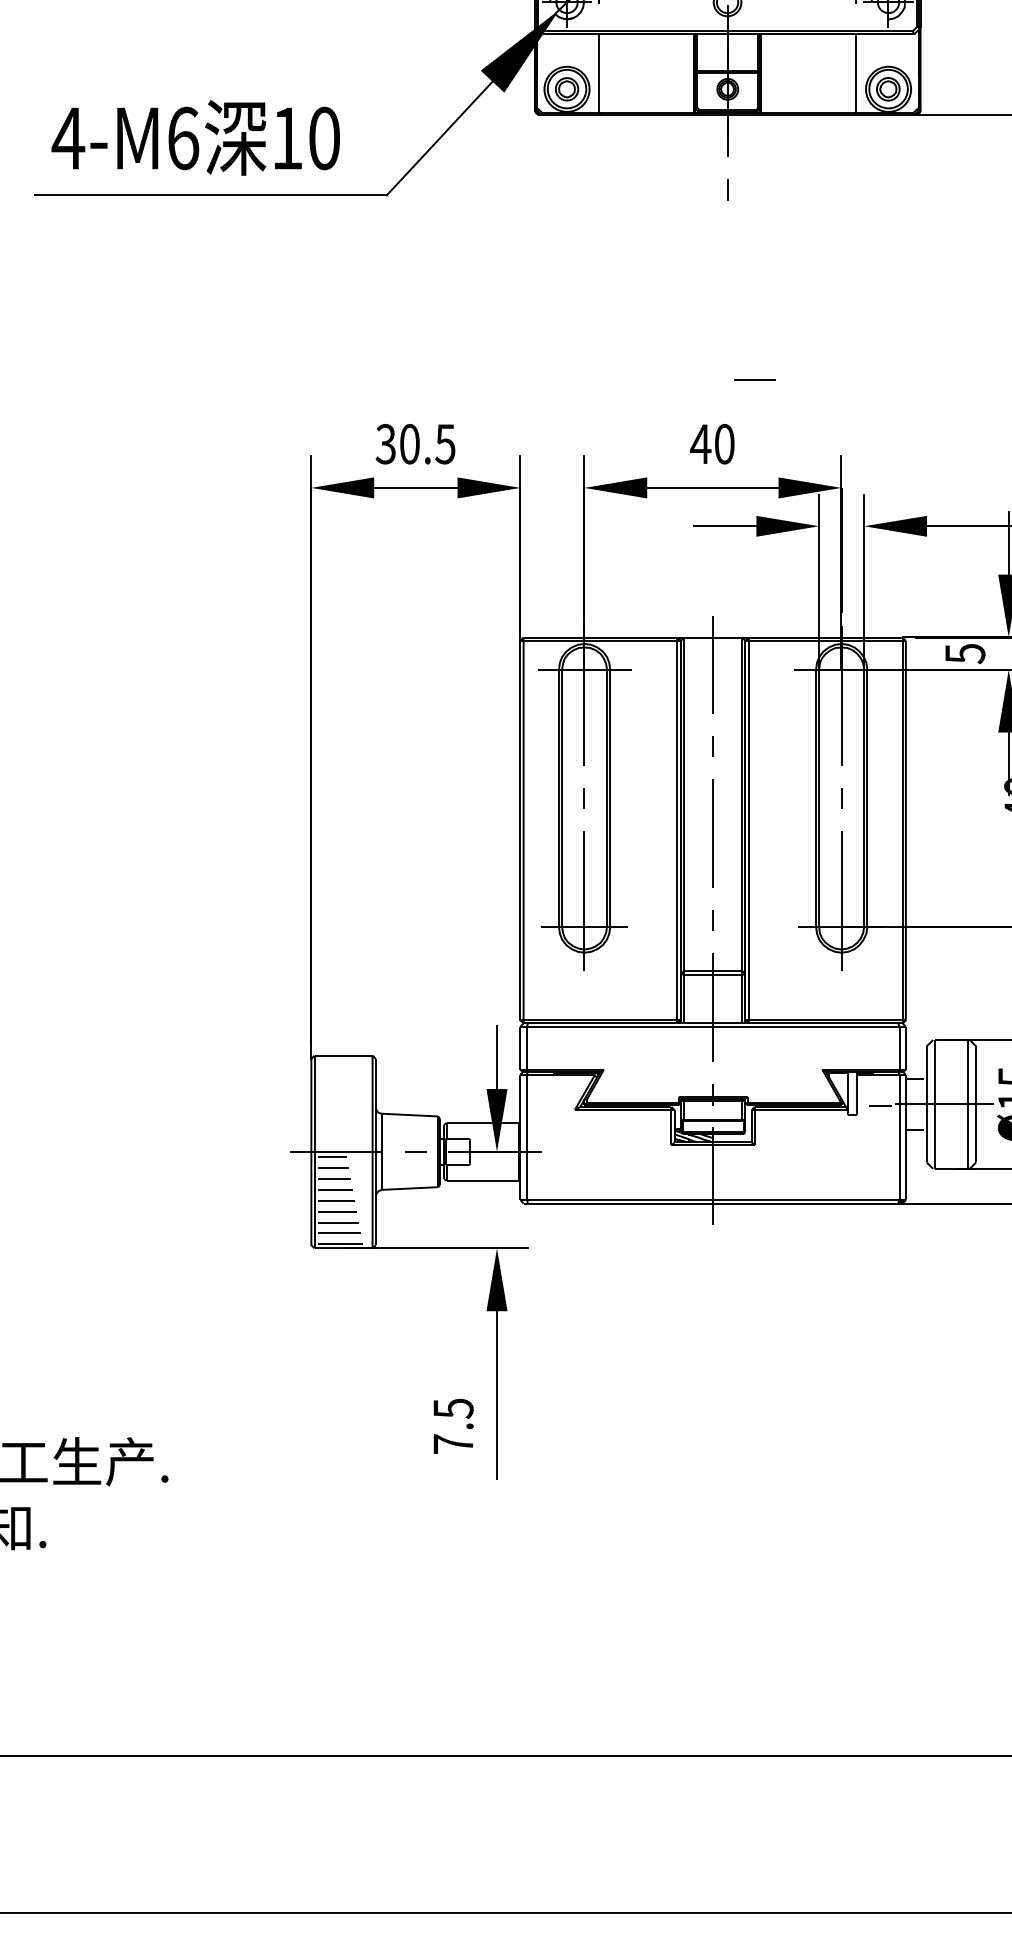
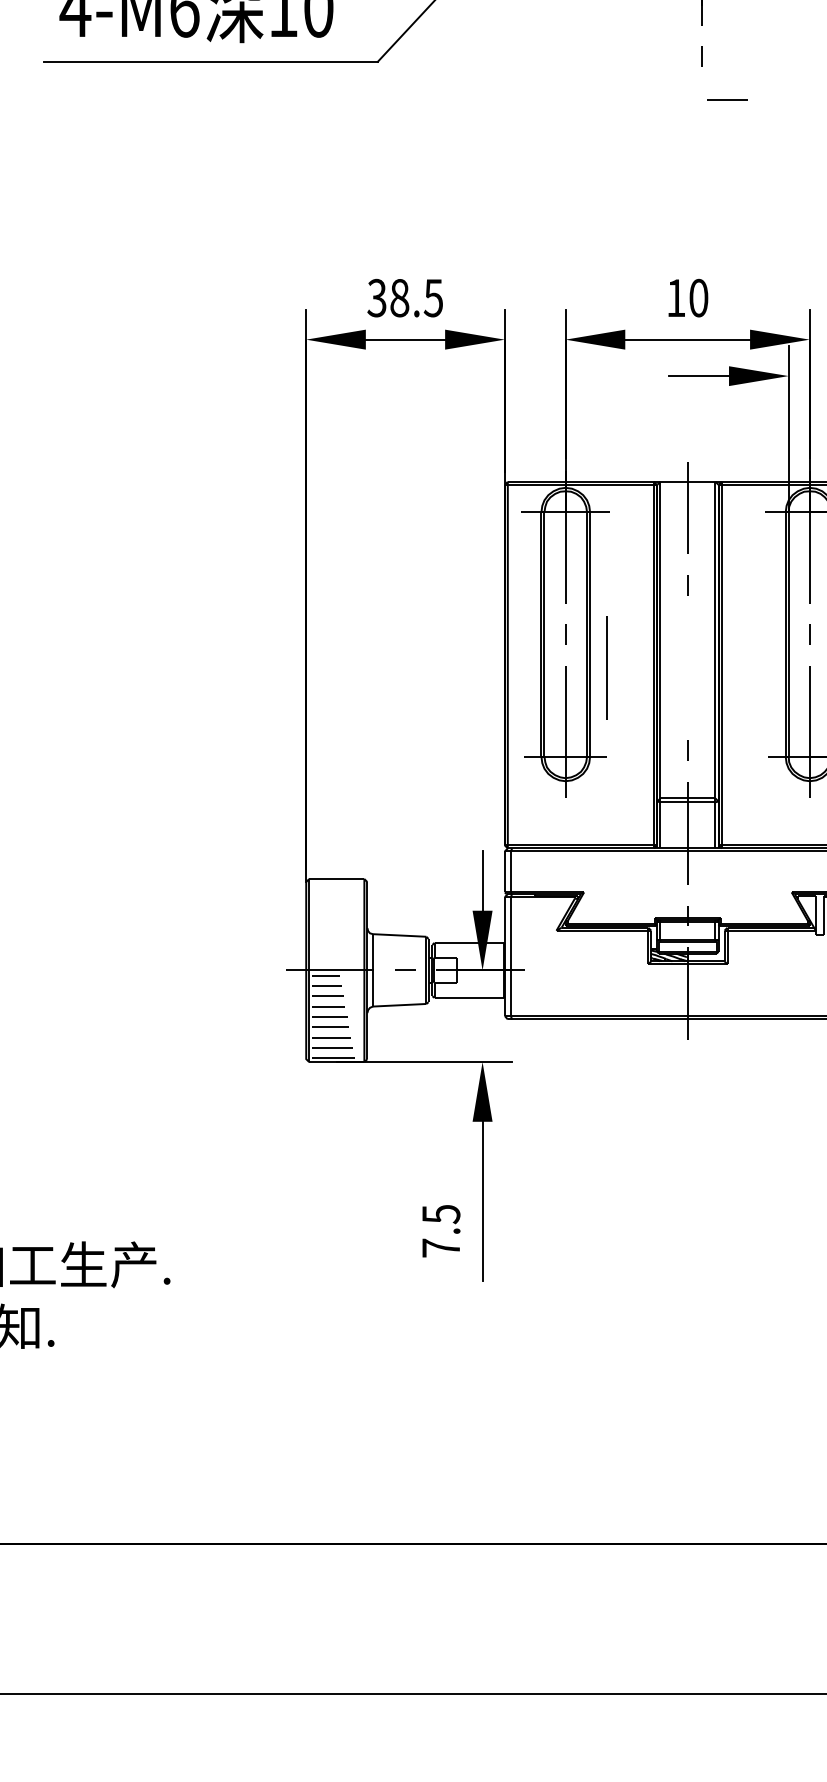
line: (754, 379) -> (727, 98), moved
text: (700, 443) -> (675, 297), 40 -> 10
text: (409, 444) -> (399, 298), 30.5 -> 38.5
line: (712, 833) -> (606, 667), moved

